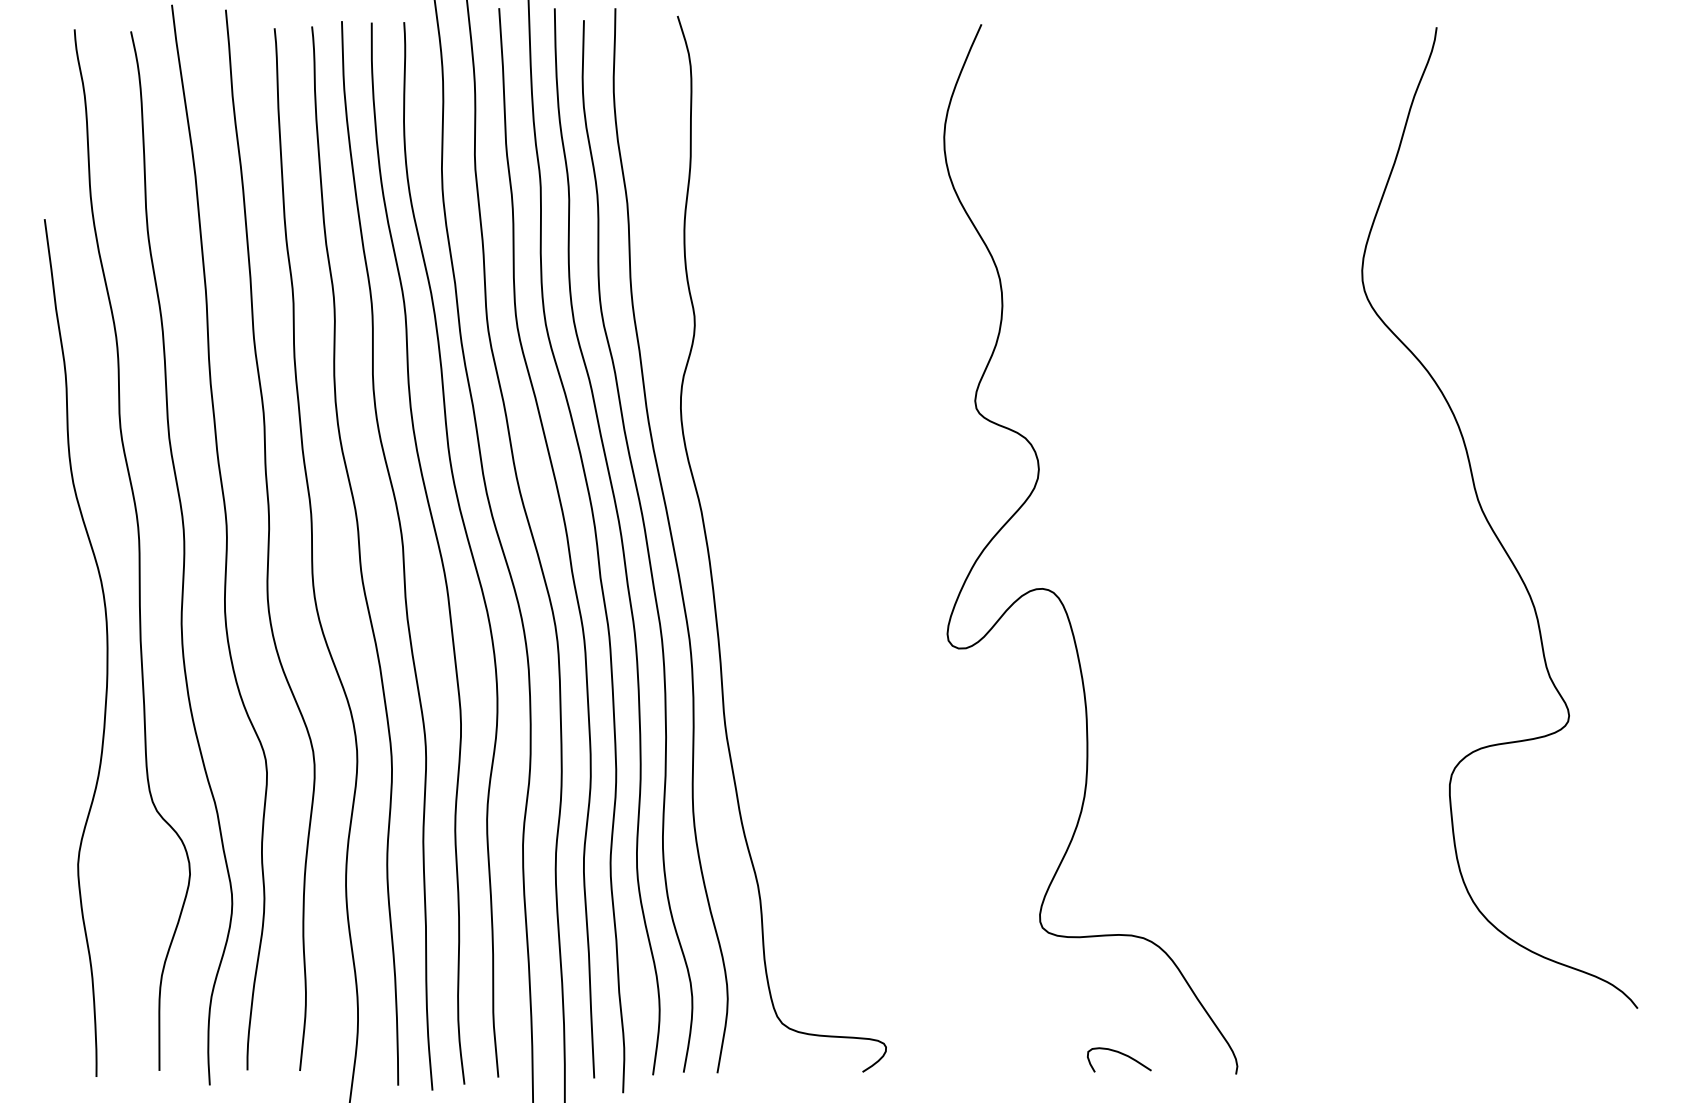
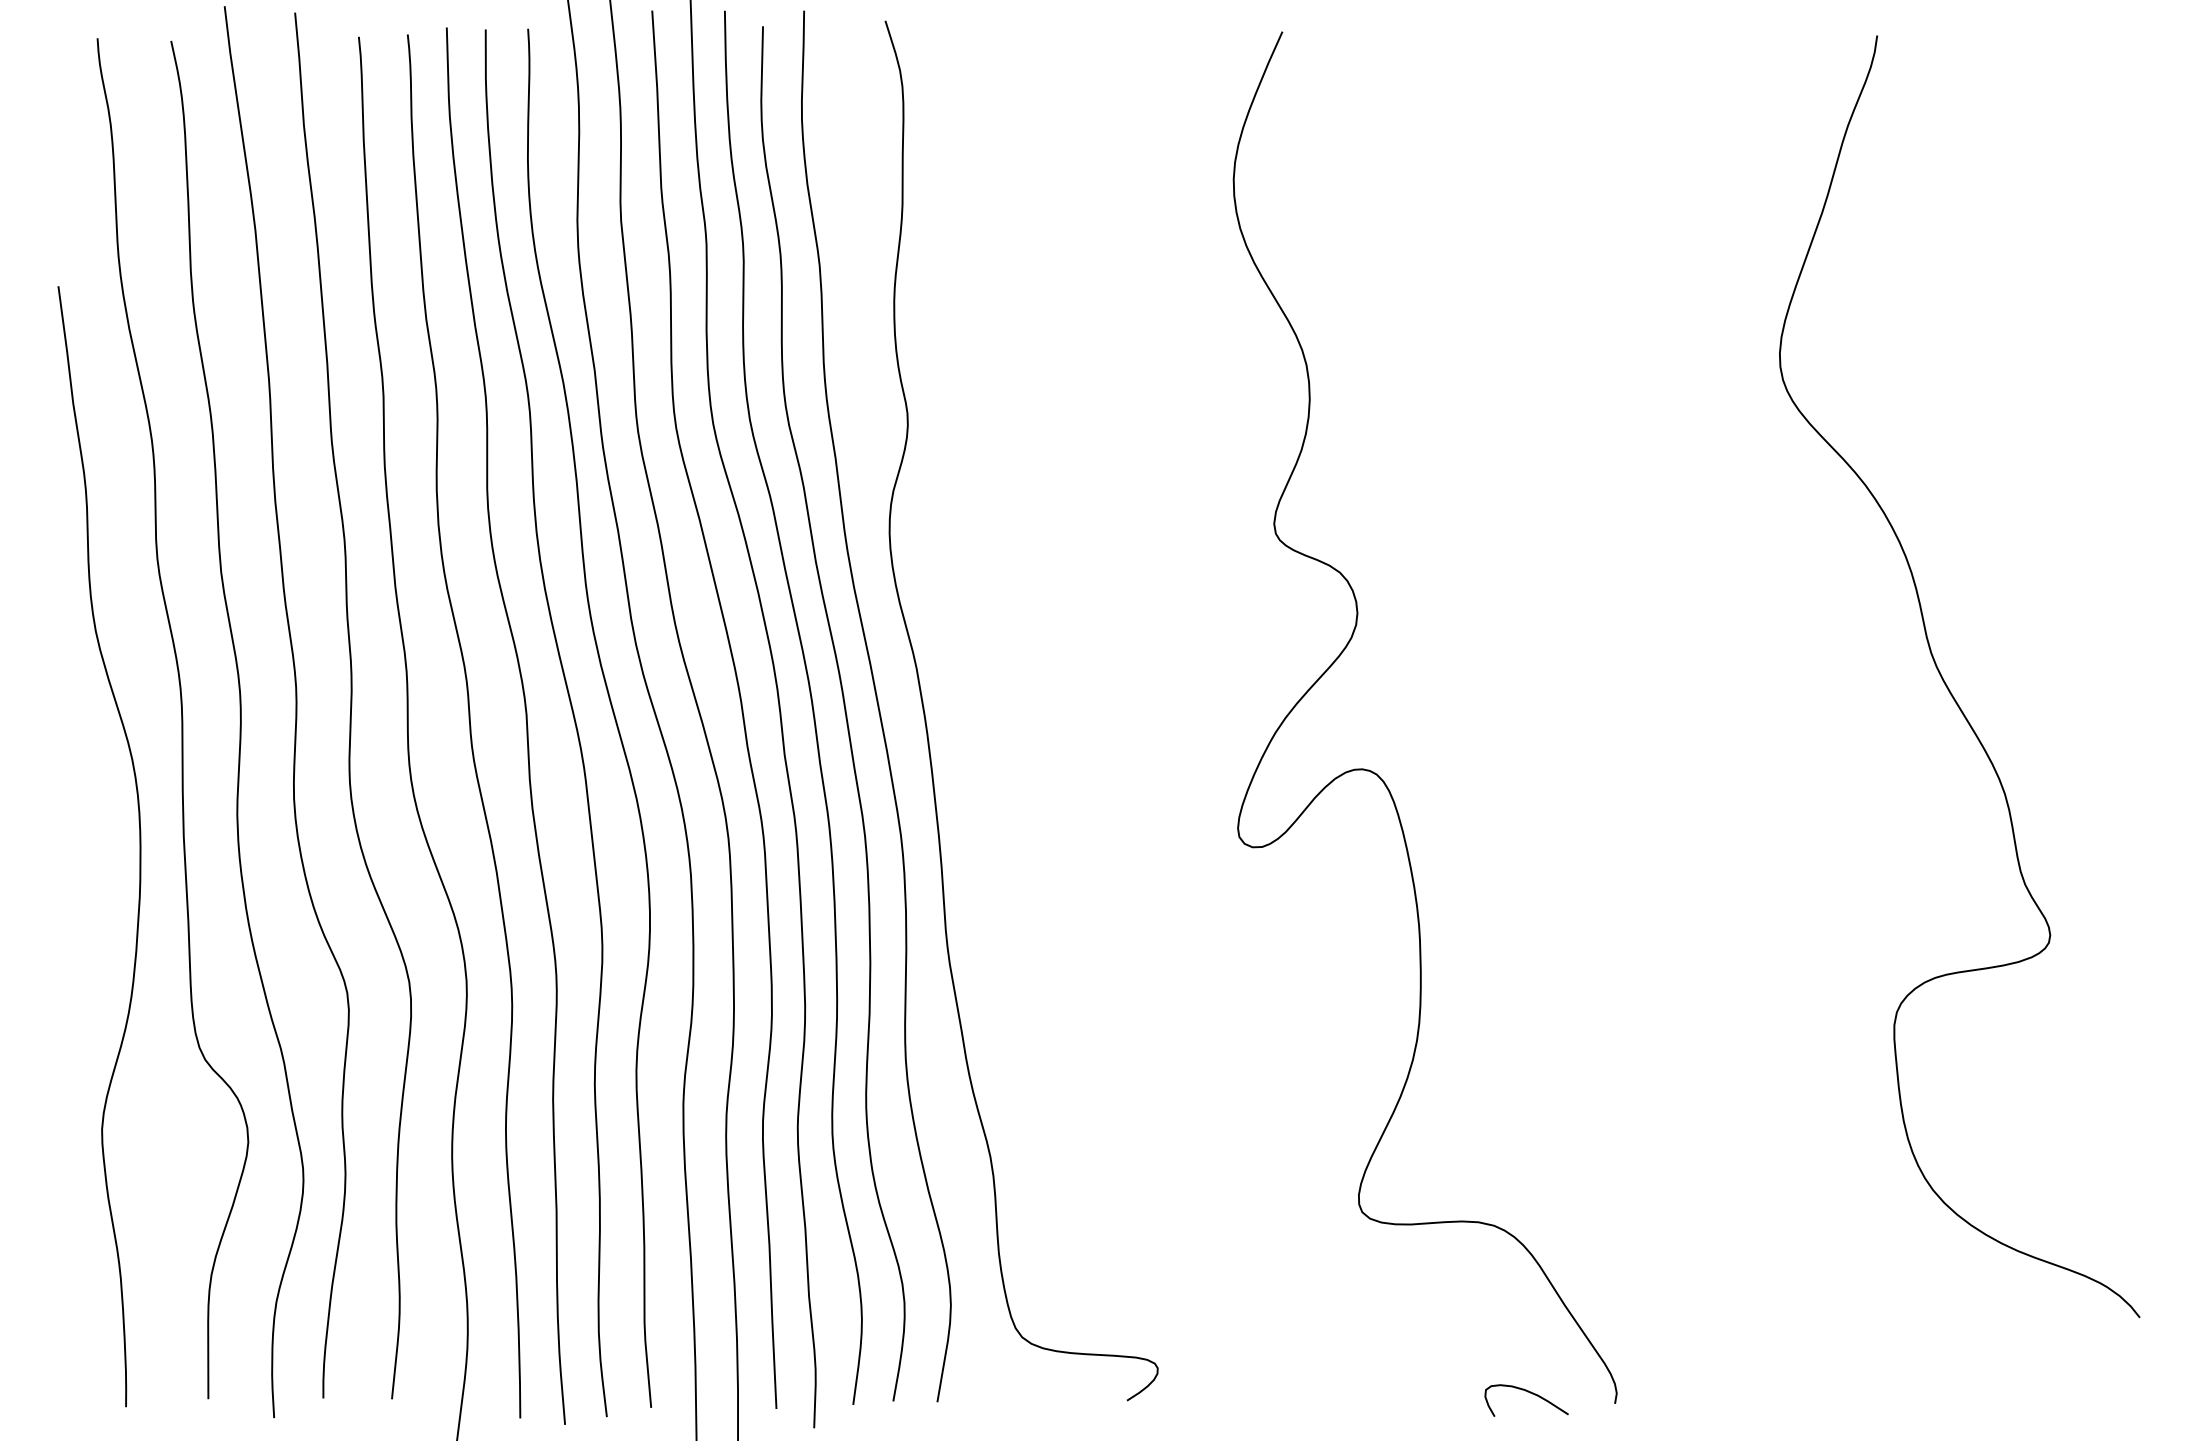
curve: (1121, 1054) -> (1529, 1393), moved

